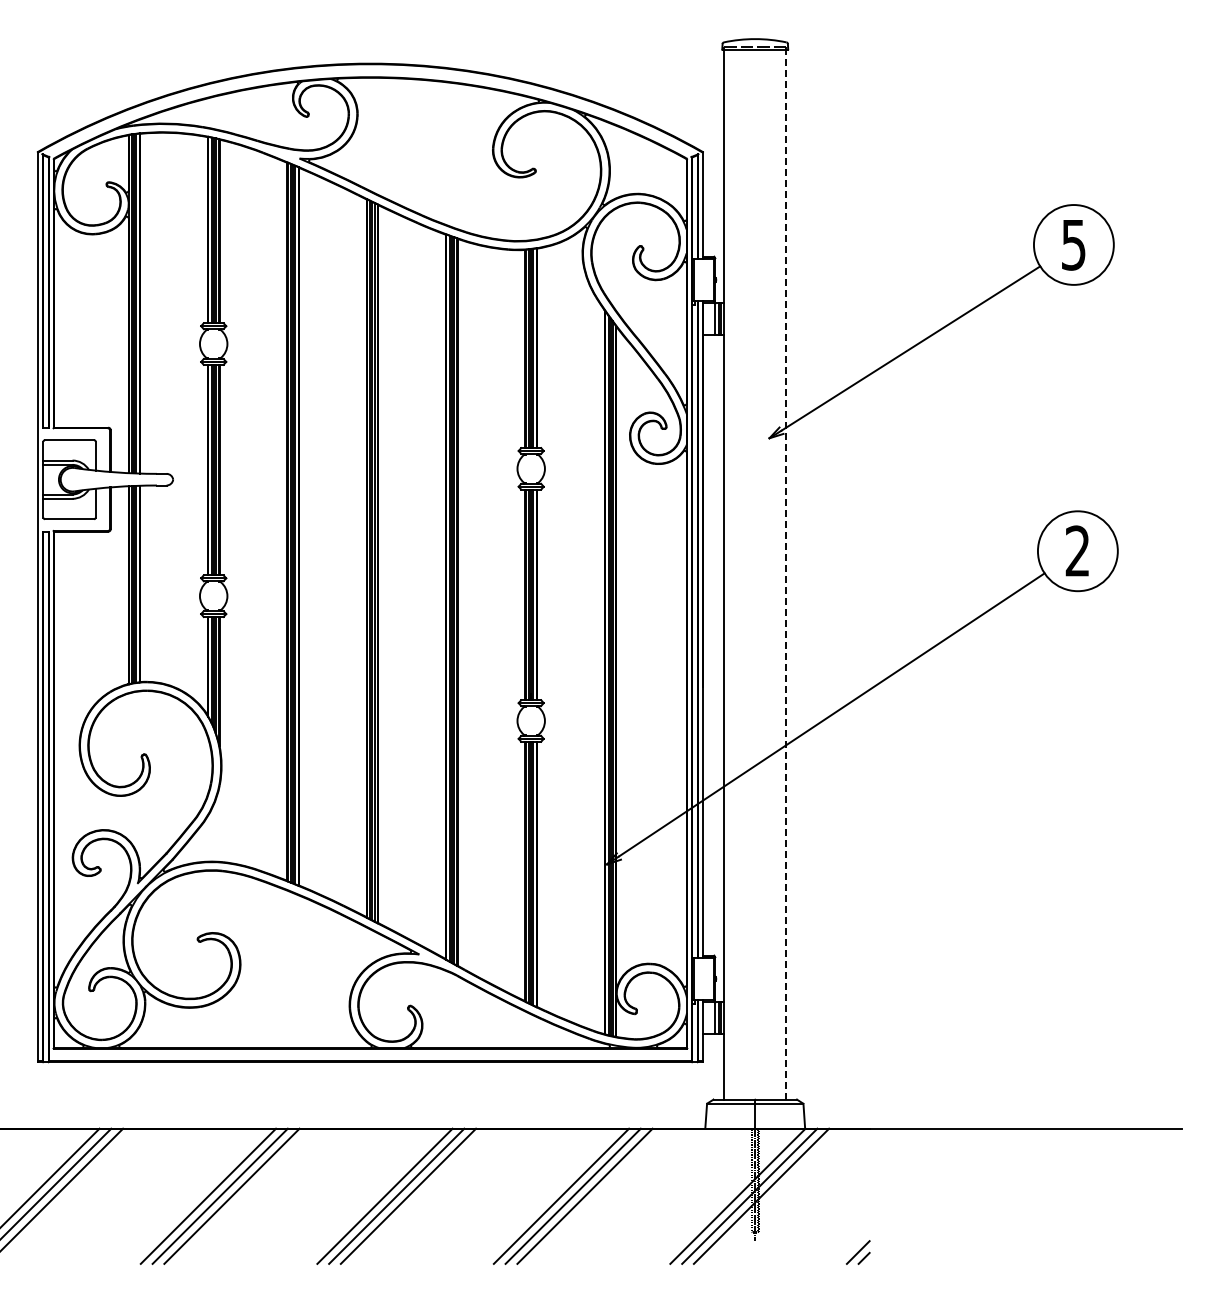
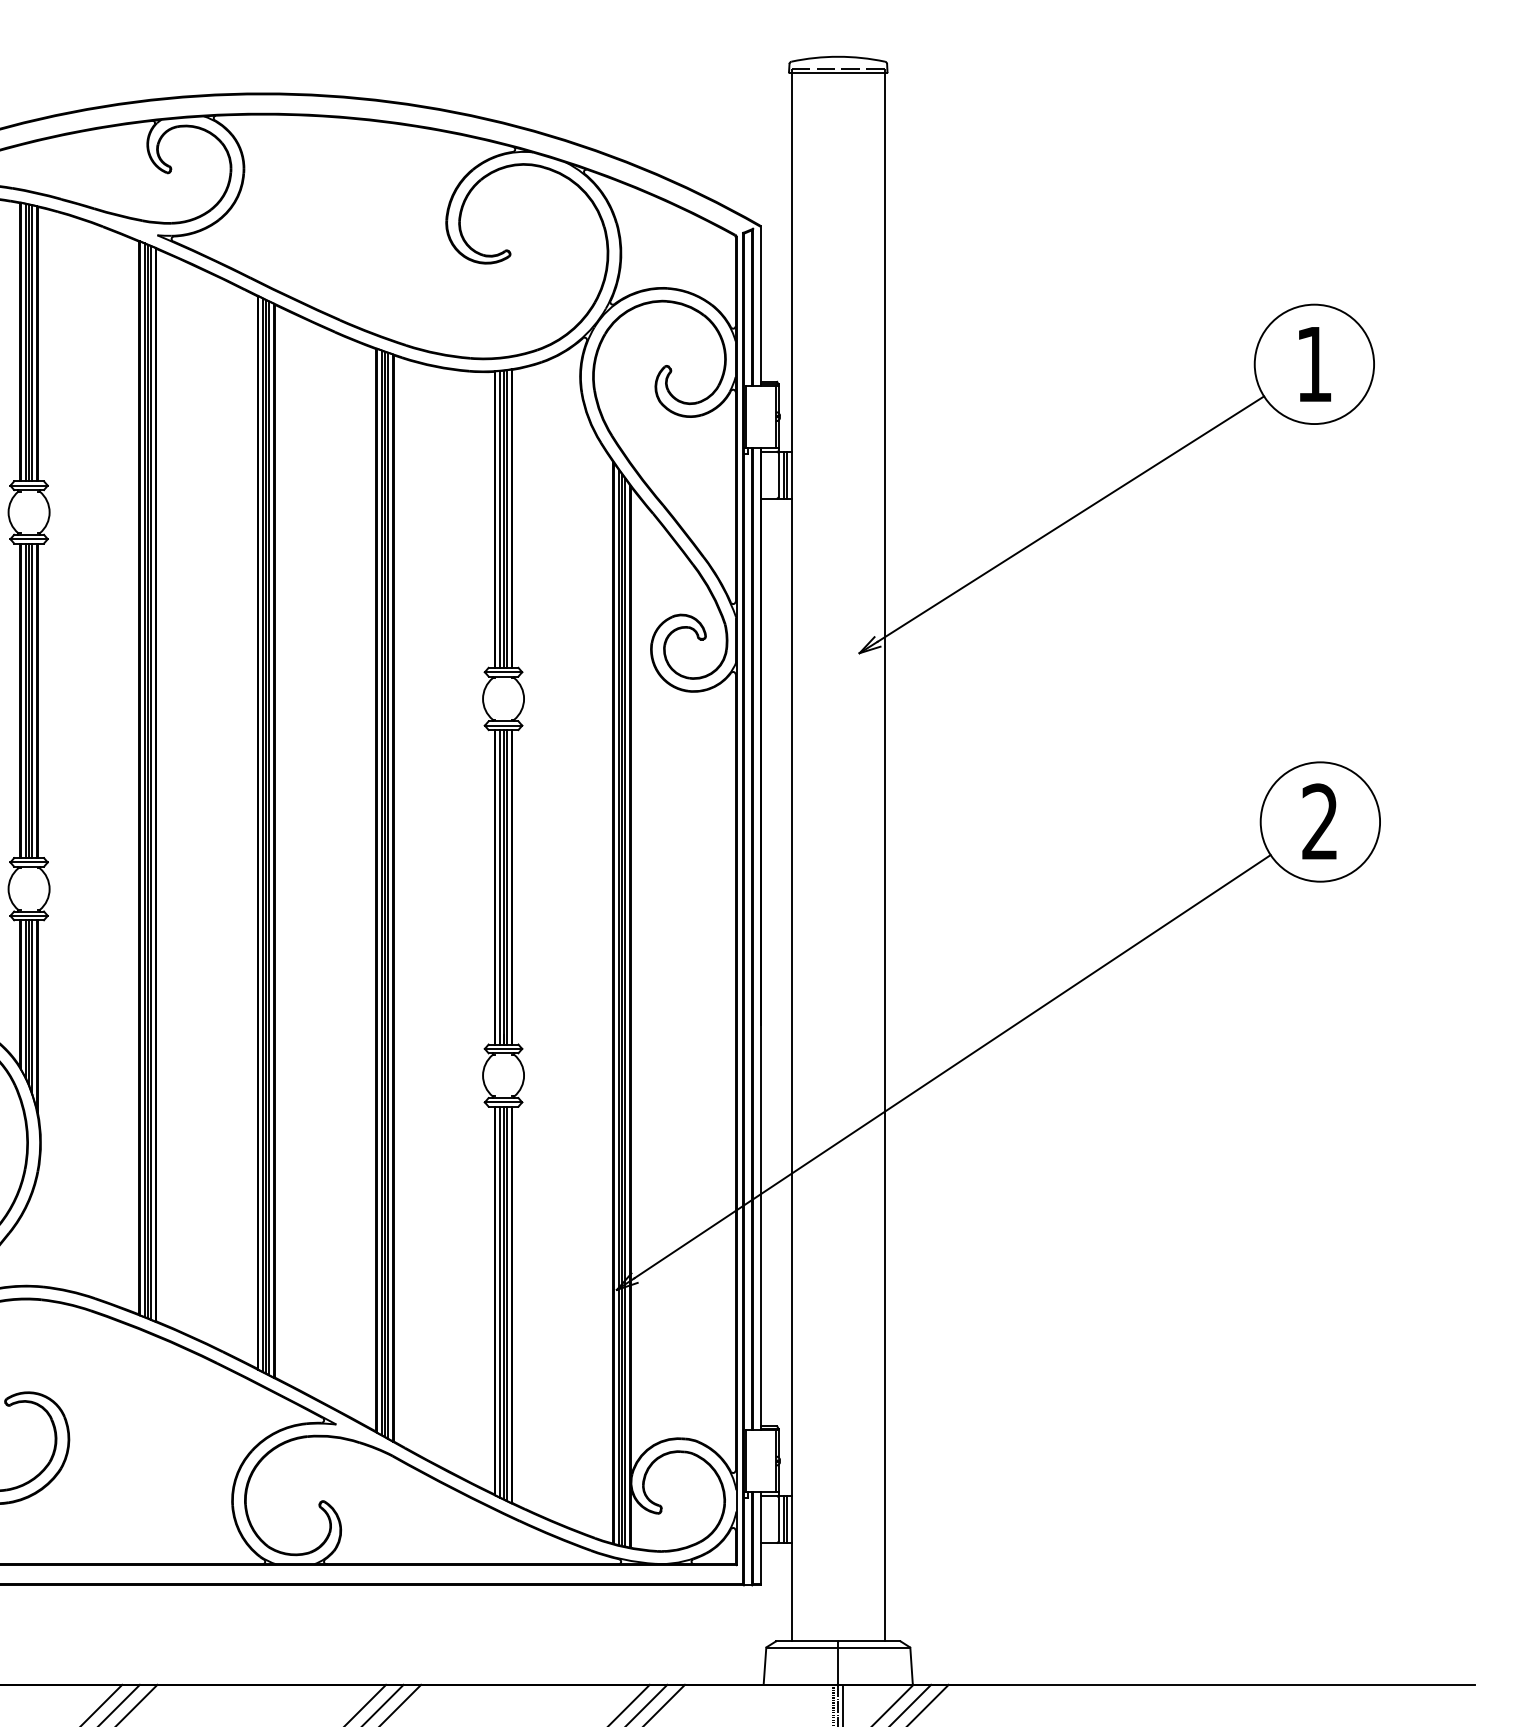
text: (1073, 245) -> (1313, 365), 5 -> 1
line: (786, 574) -> (884, 856), dashed -> solid

